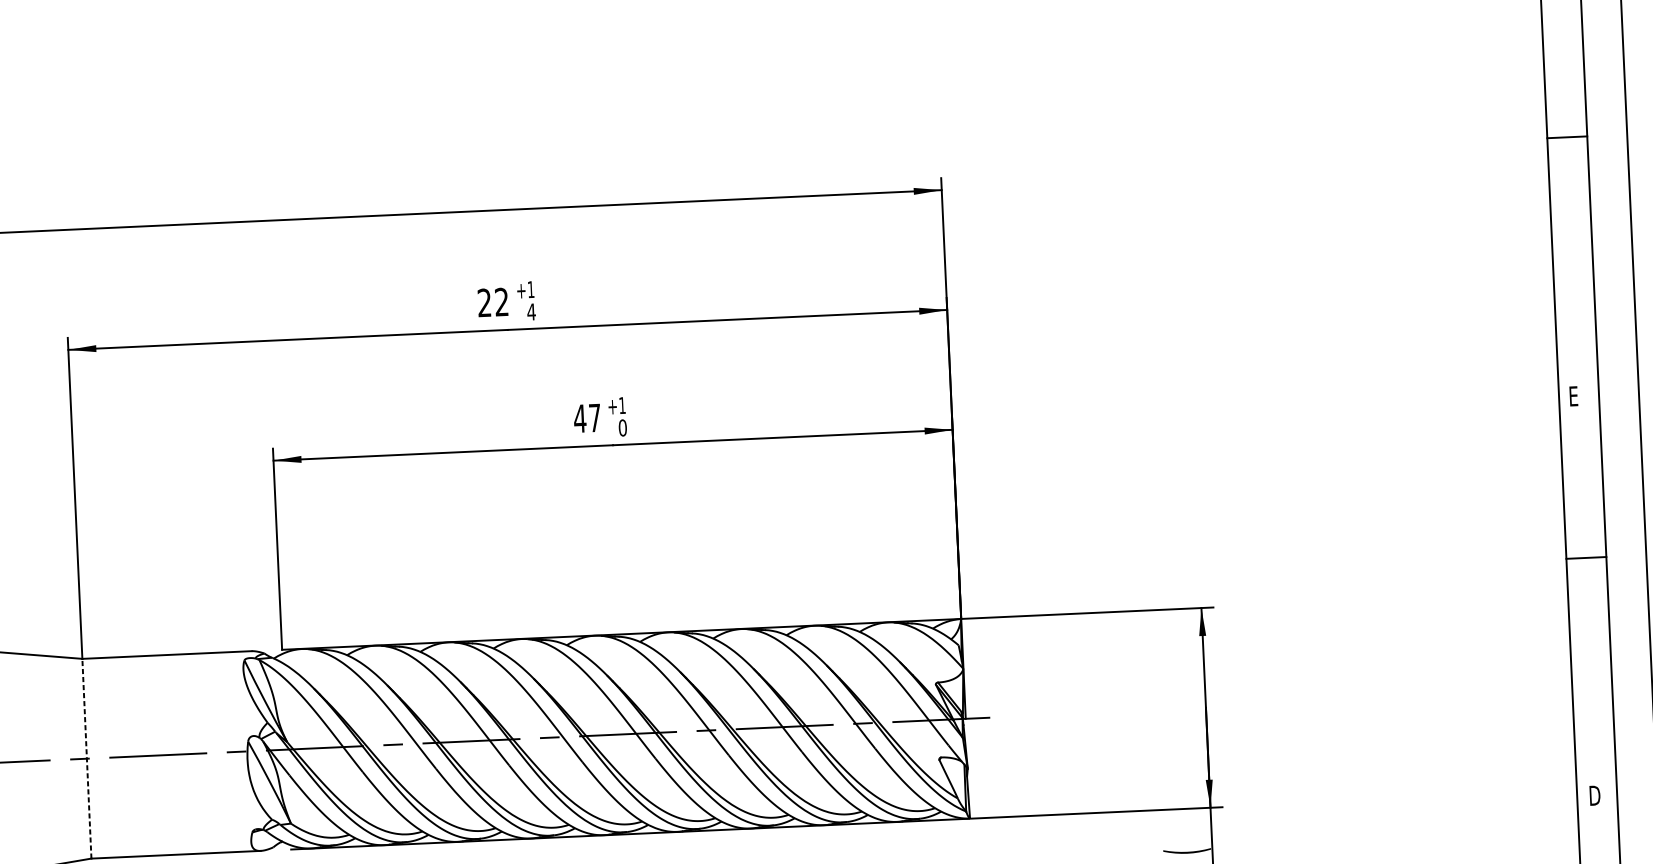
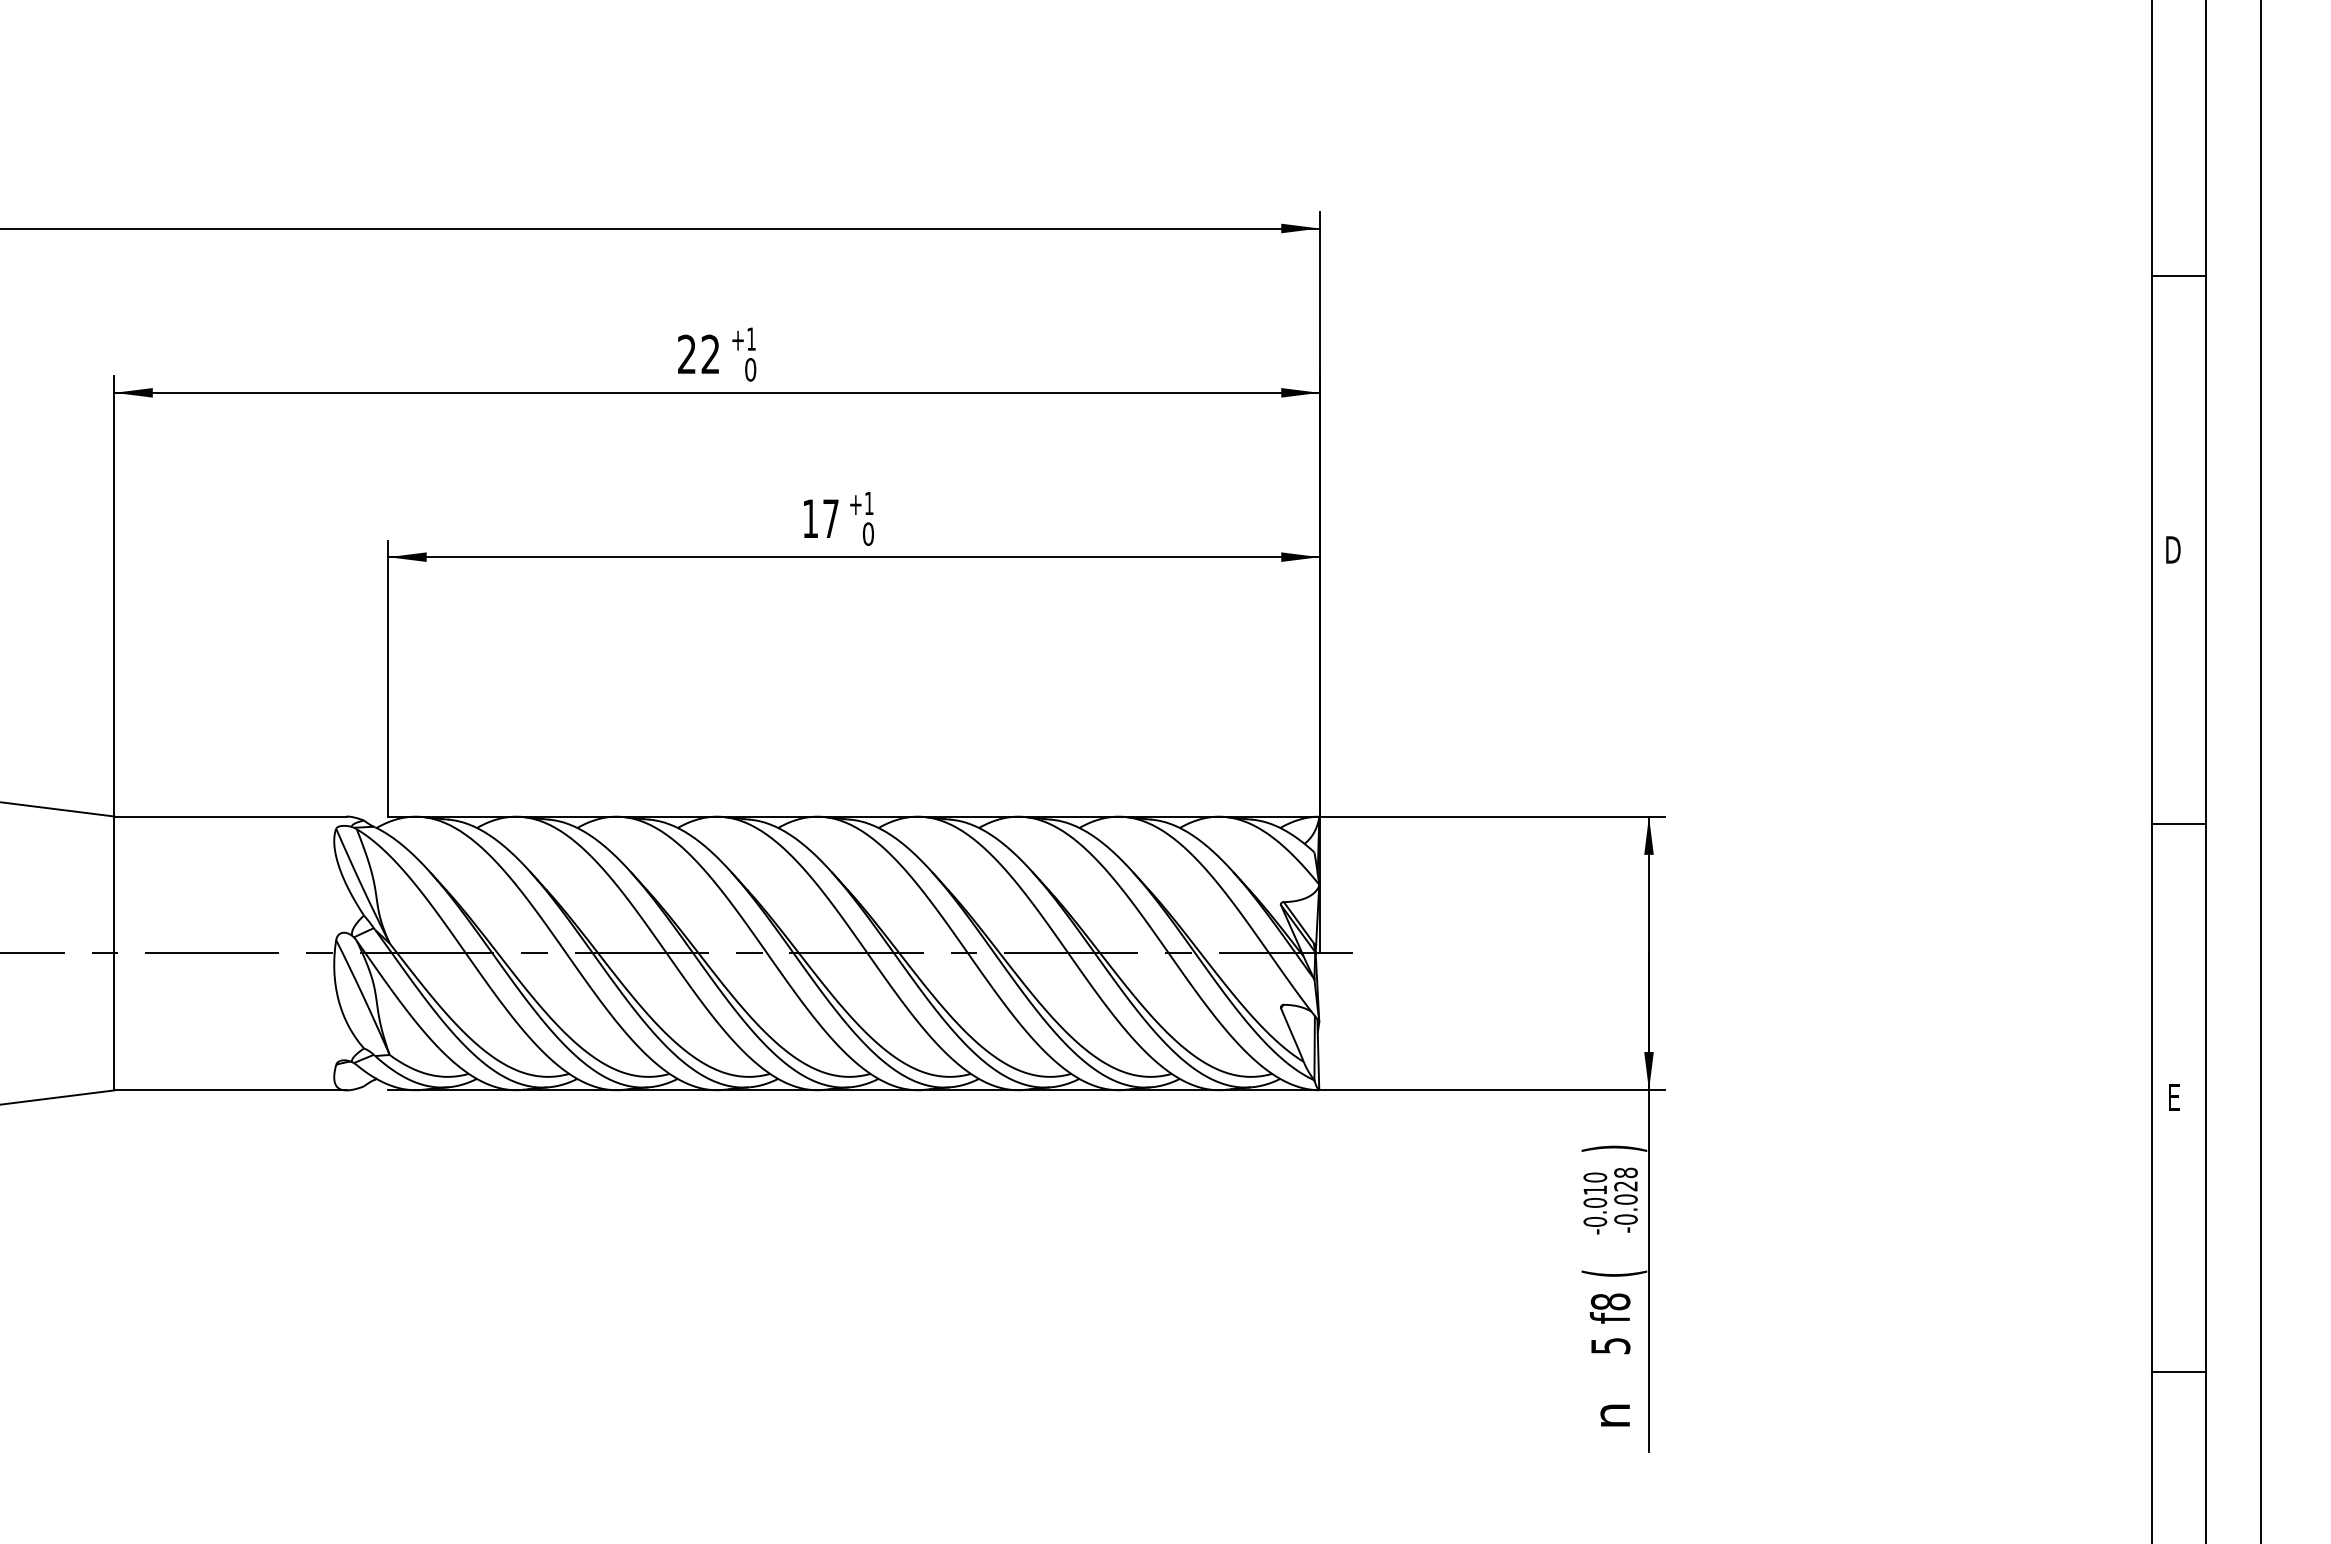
line: (1567, 137) -> (2178, 276), moved
text: (531, 311) -> (750, 369), 4 -> 0
text: (1575, 395) -> (2173, 549), E -> D
text: (580, 418) -> (810, 518), 47 -> 17
line: (1586, 557) -> (2178, 823), moved
line: (86, 758) -> (114, 953), dashed -> solid
text: (1594, 795) -> (2175, 1097), D -> E
text: (1187, 851) -> (1614, 1148), ( -> )

